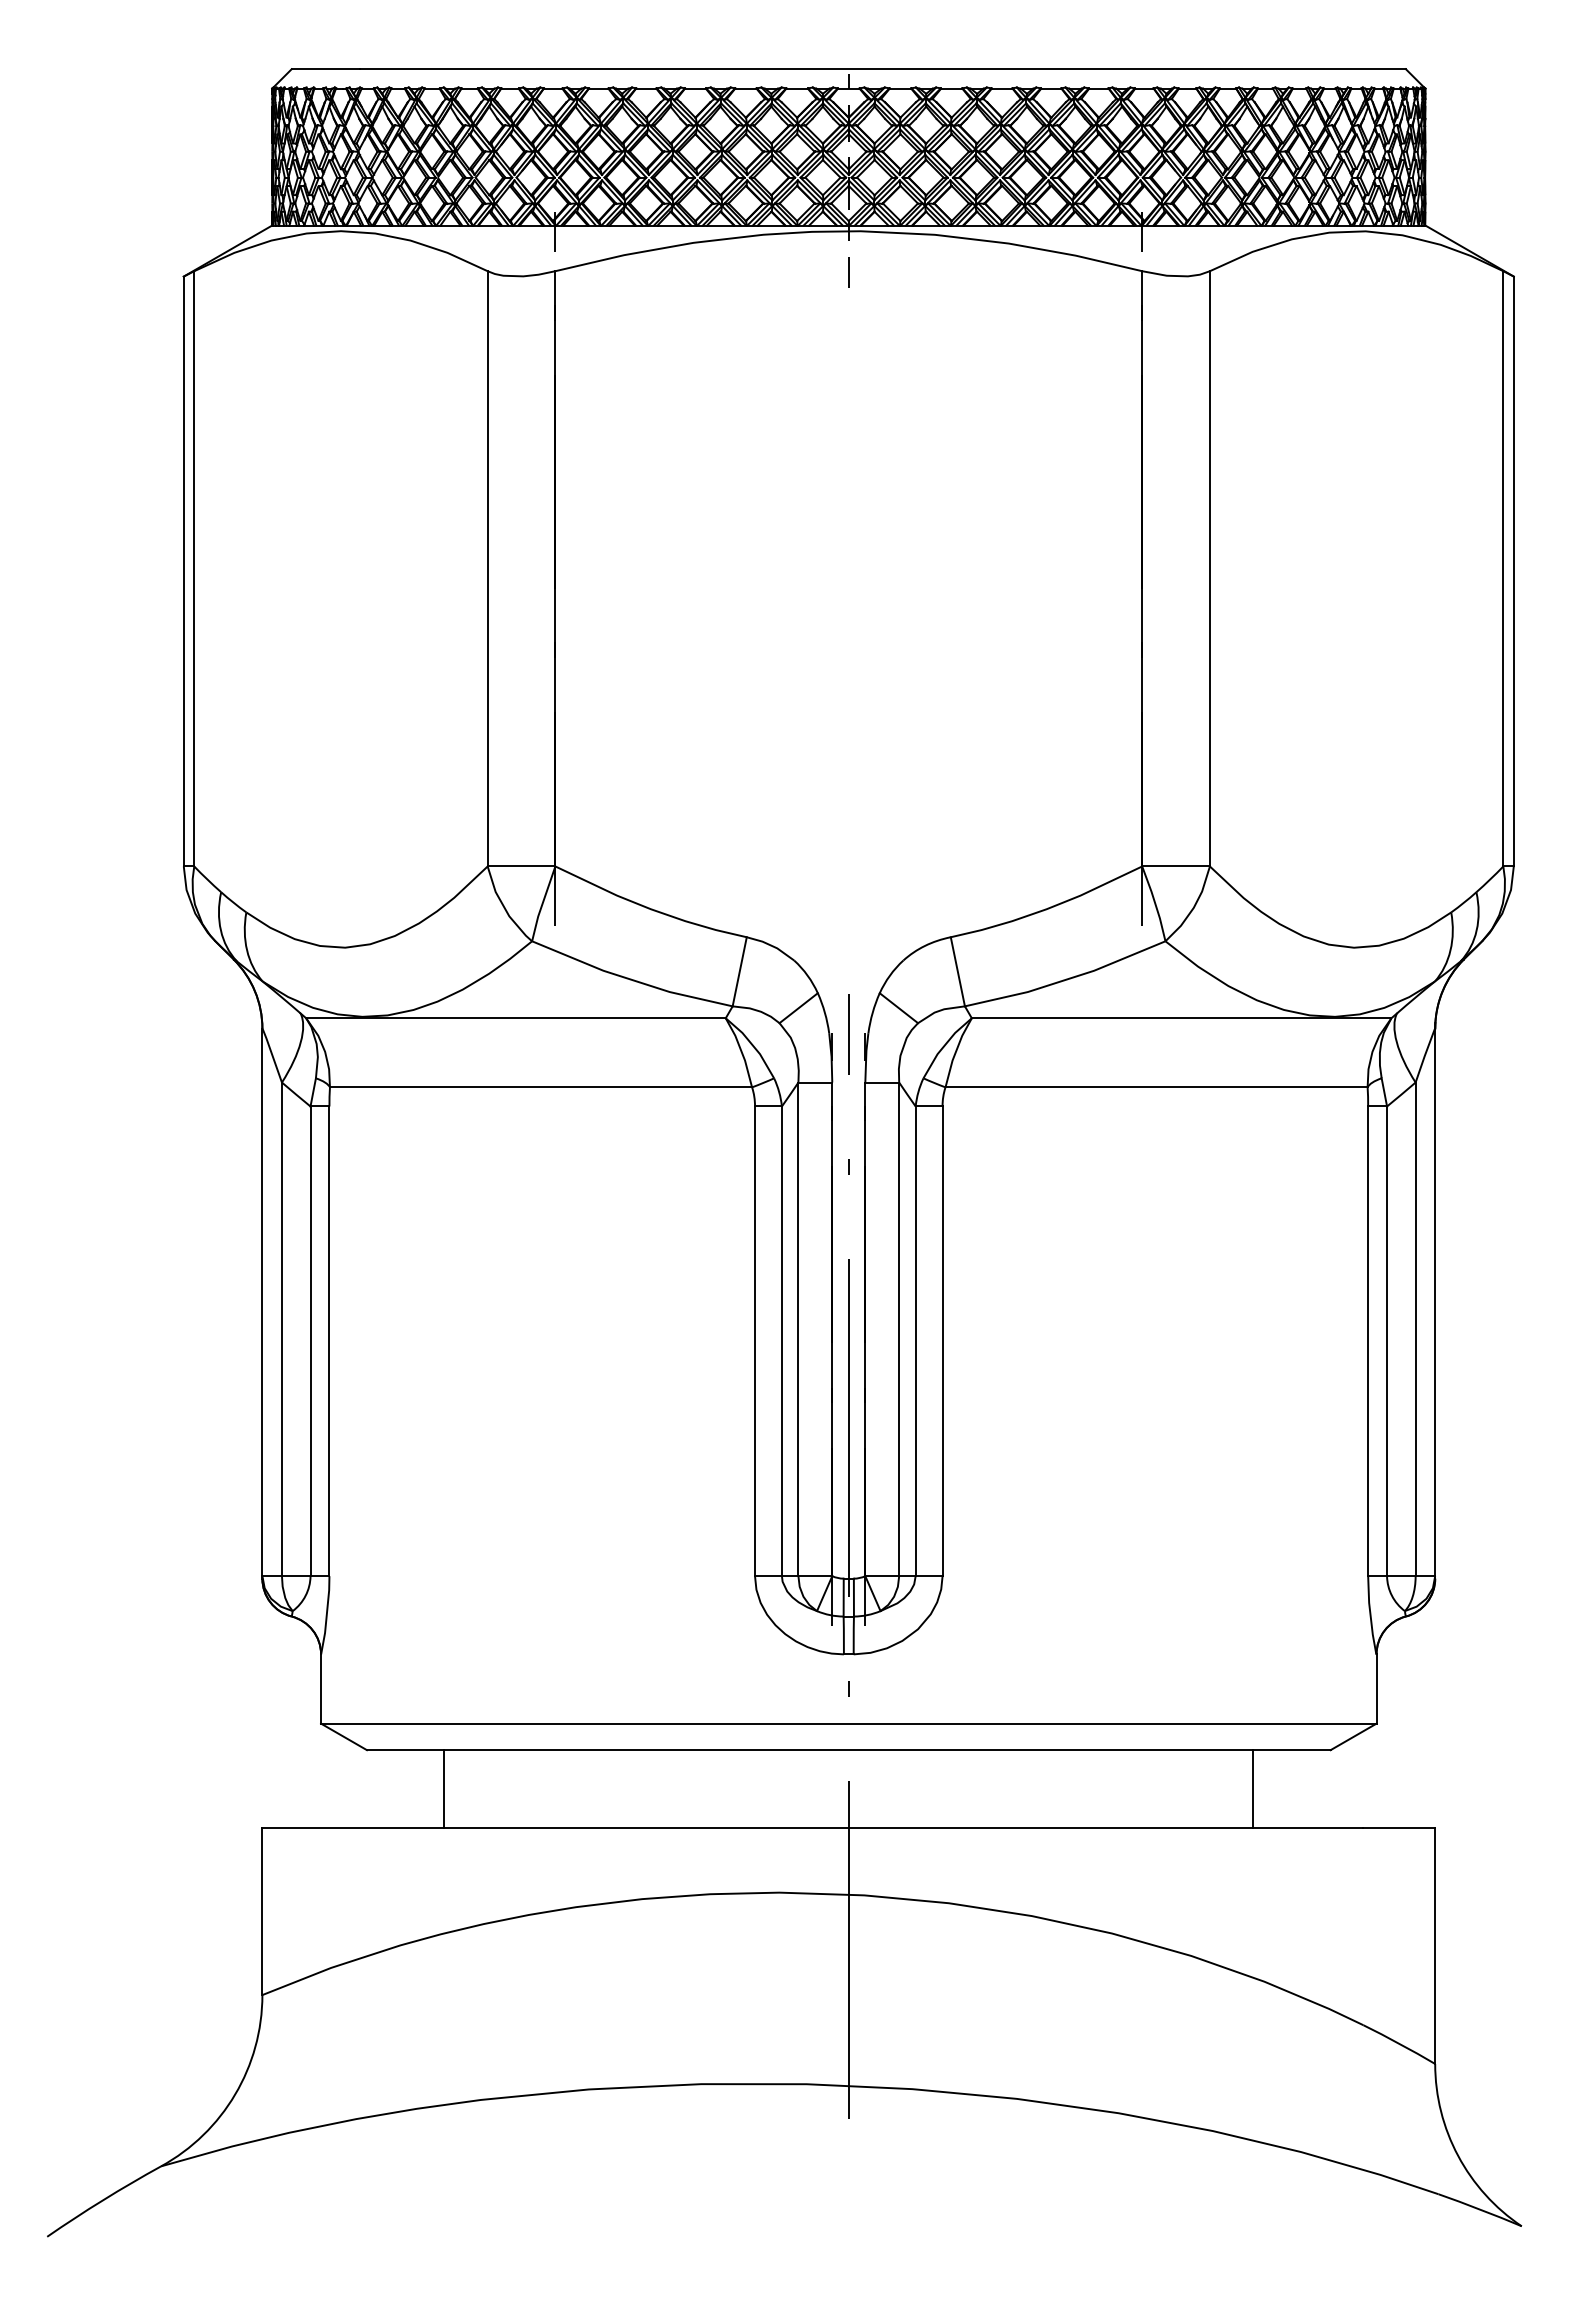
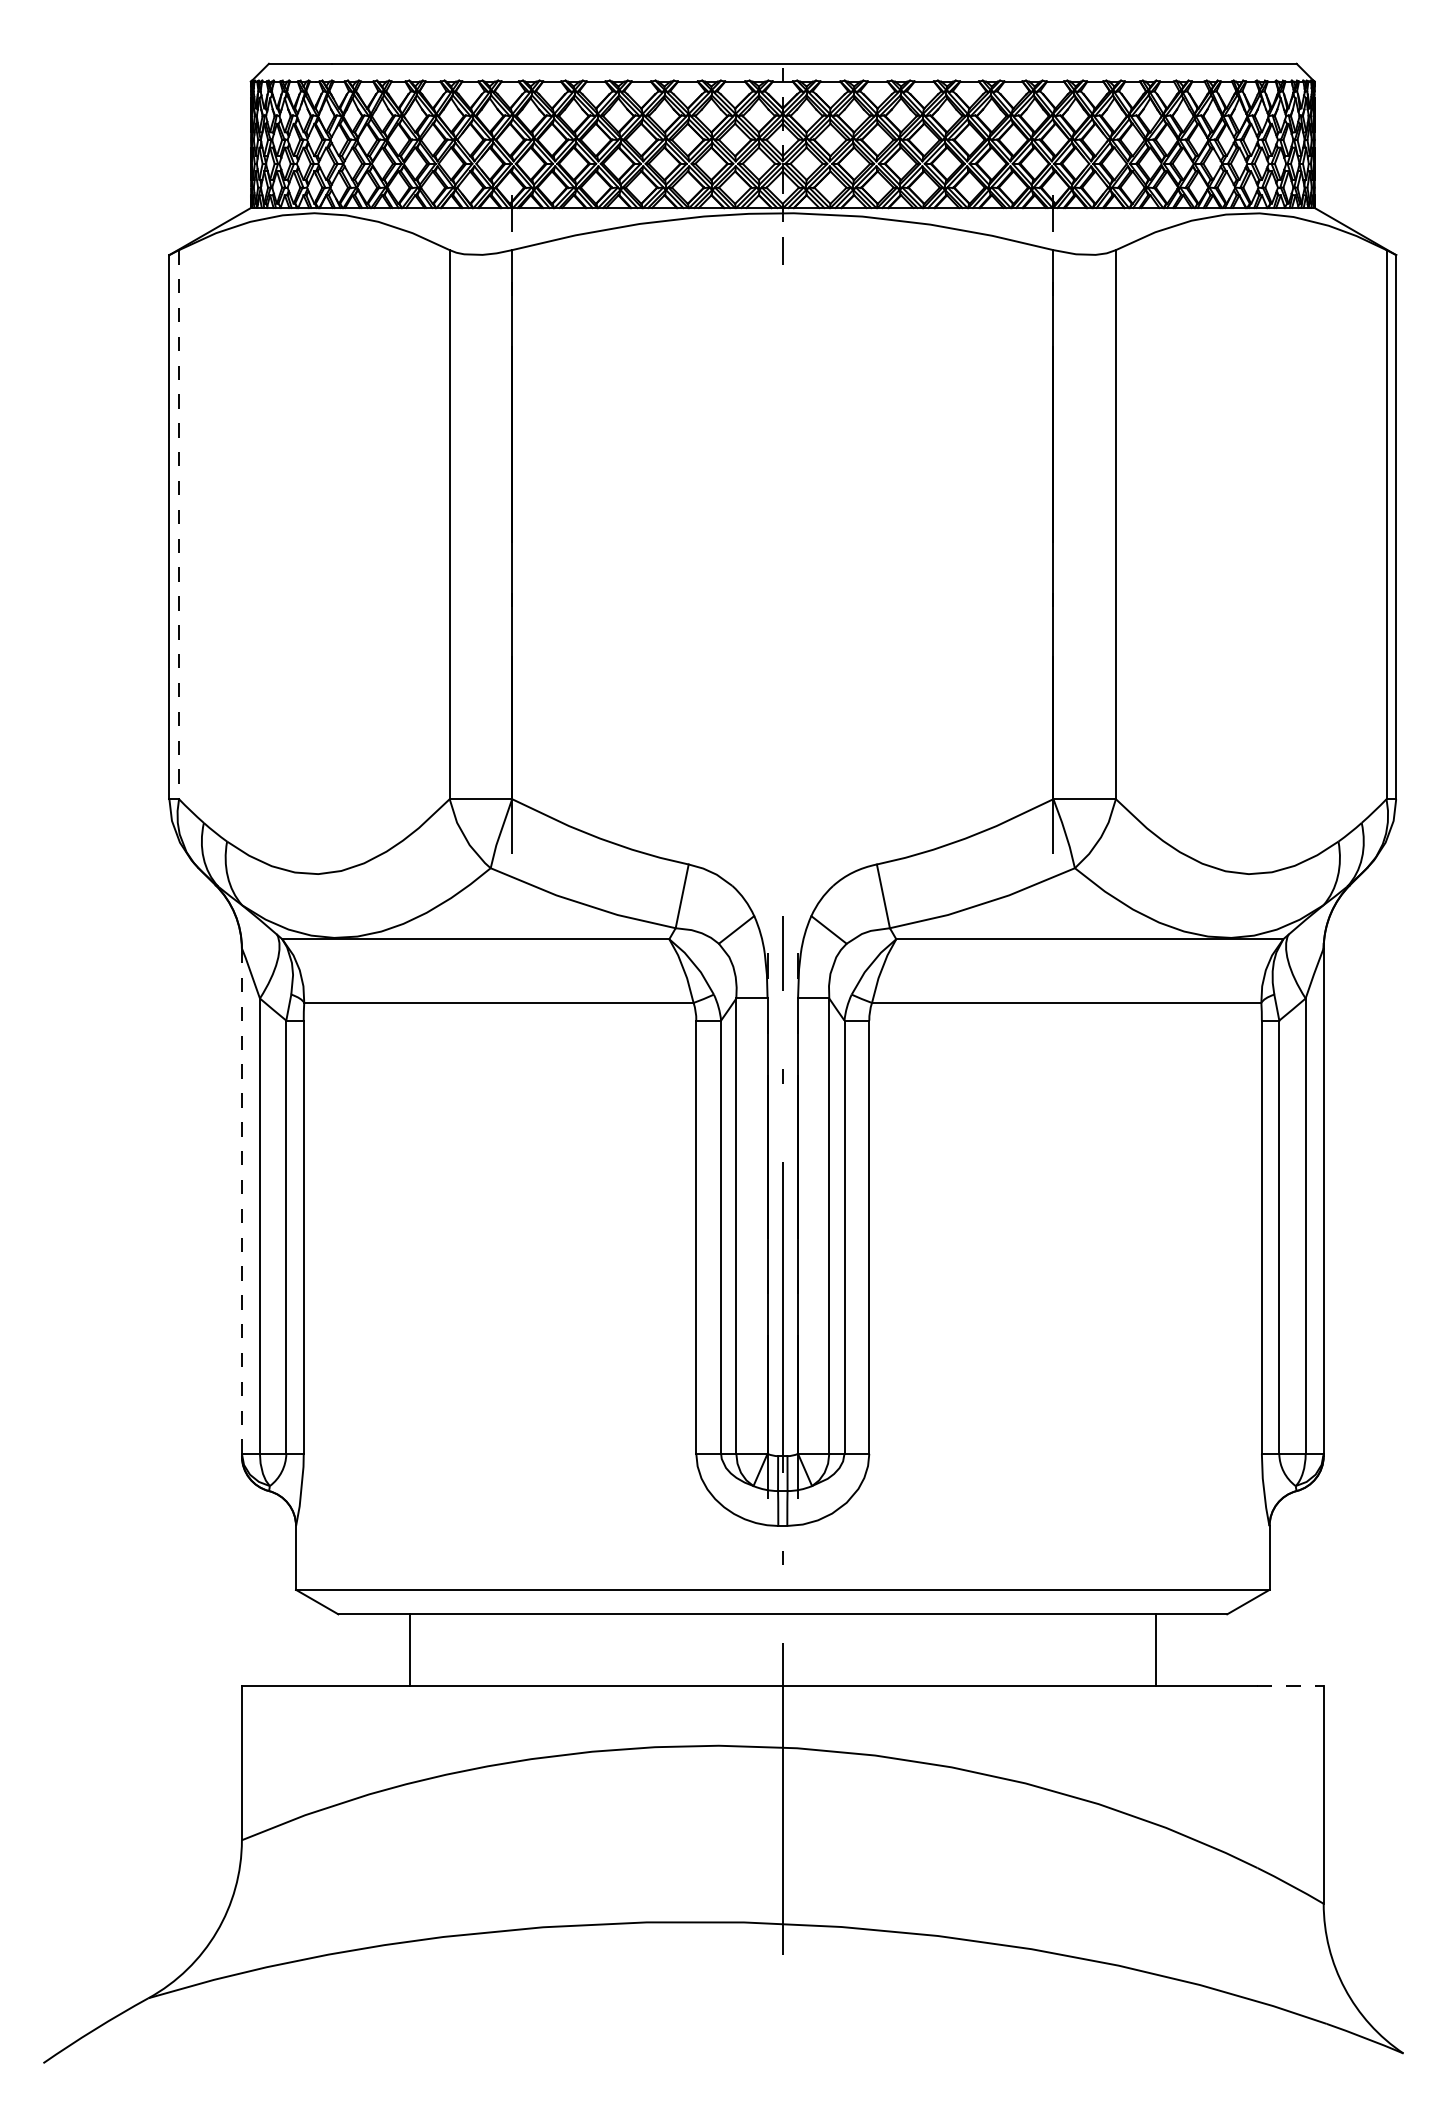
line: (194, 568) -> (179, 524), solid -> dashed
line: (262, 1302) -> (242, 1201), solid -> dashed
line: (1399, 1828) -> (1290, 1686), solid -> dashed

